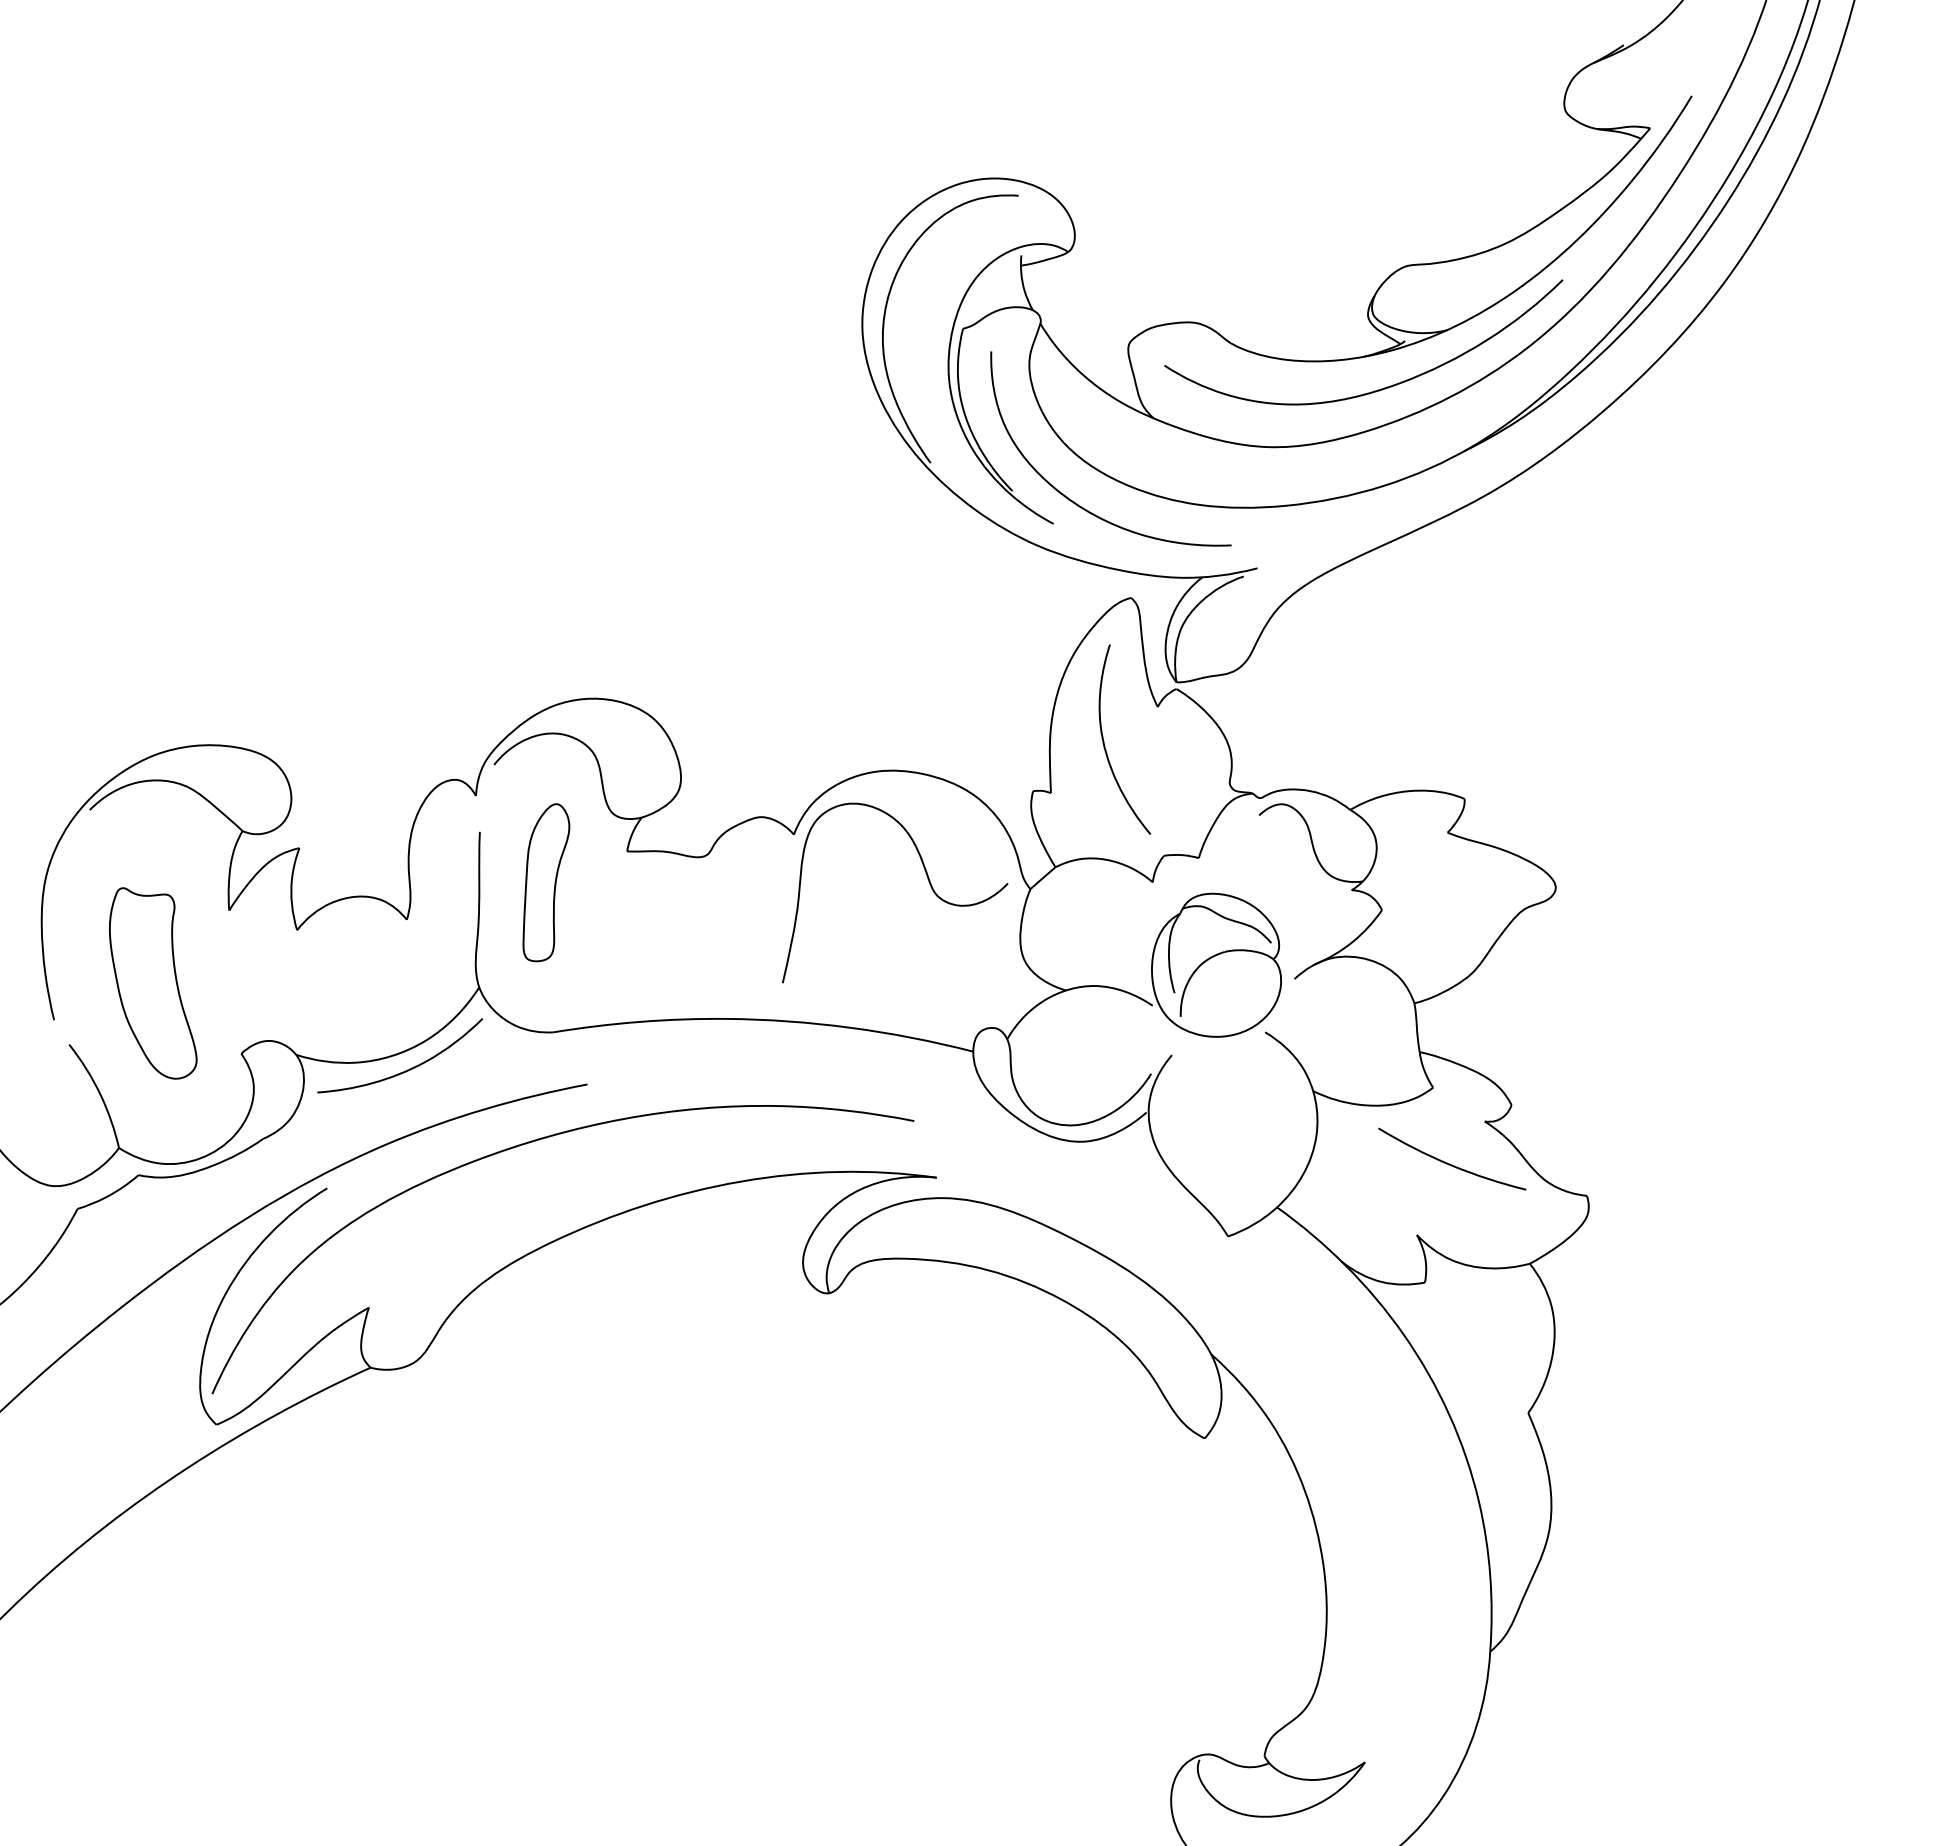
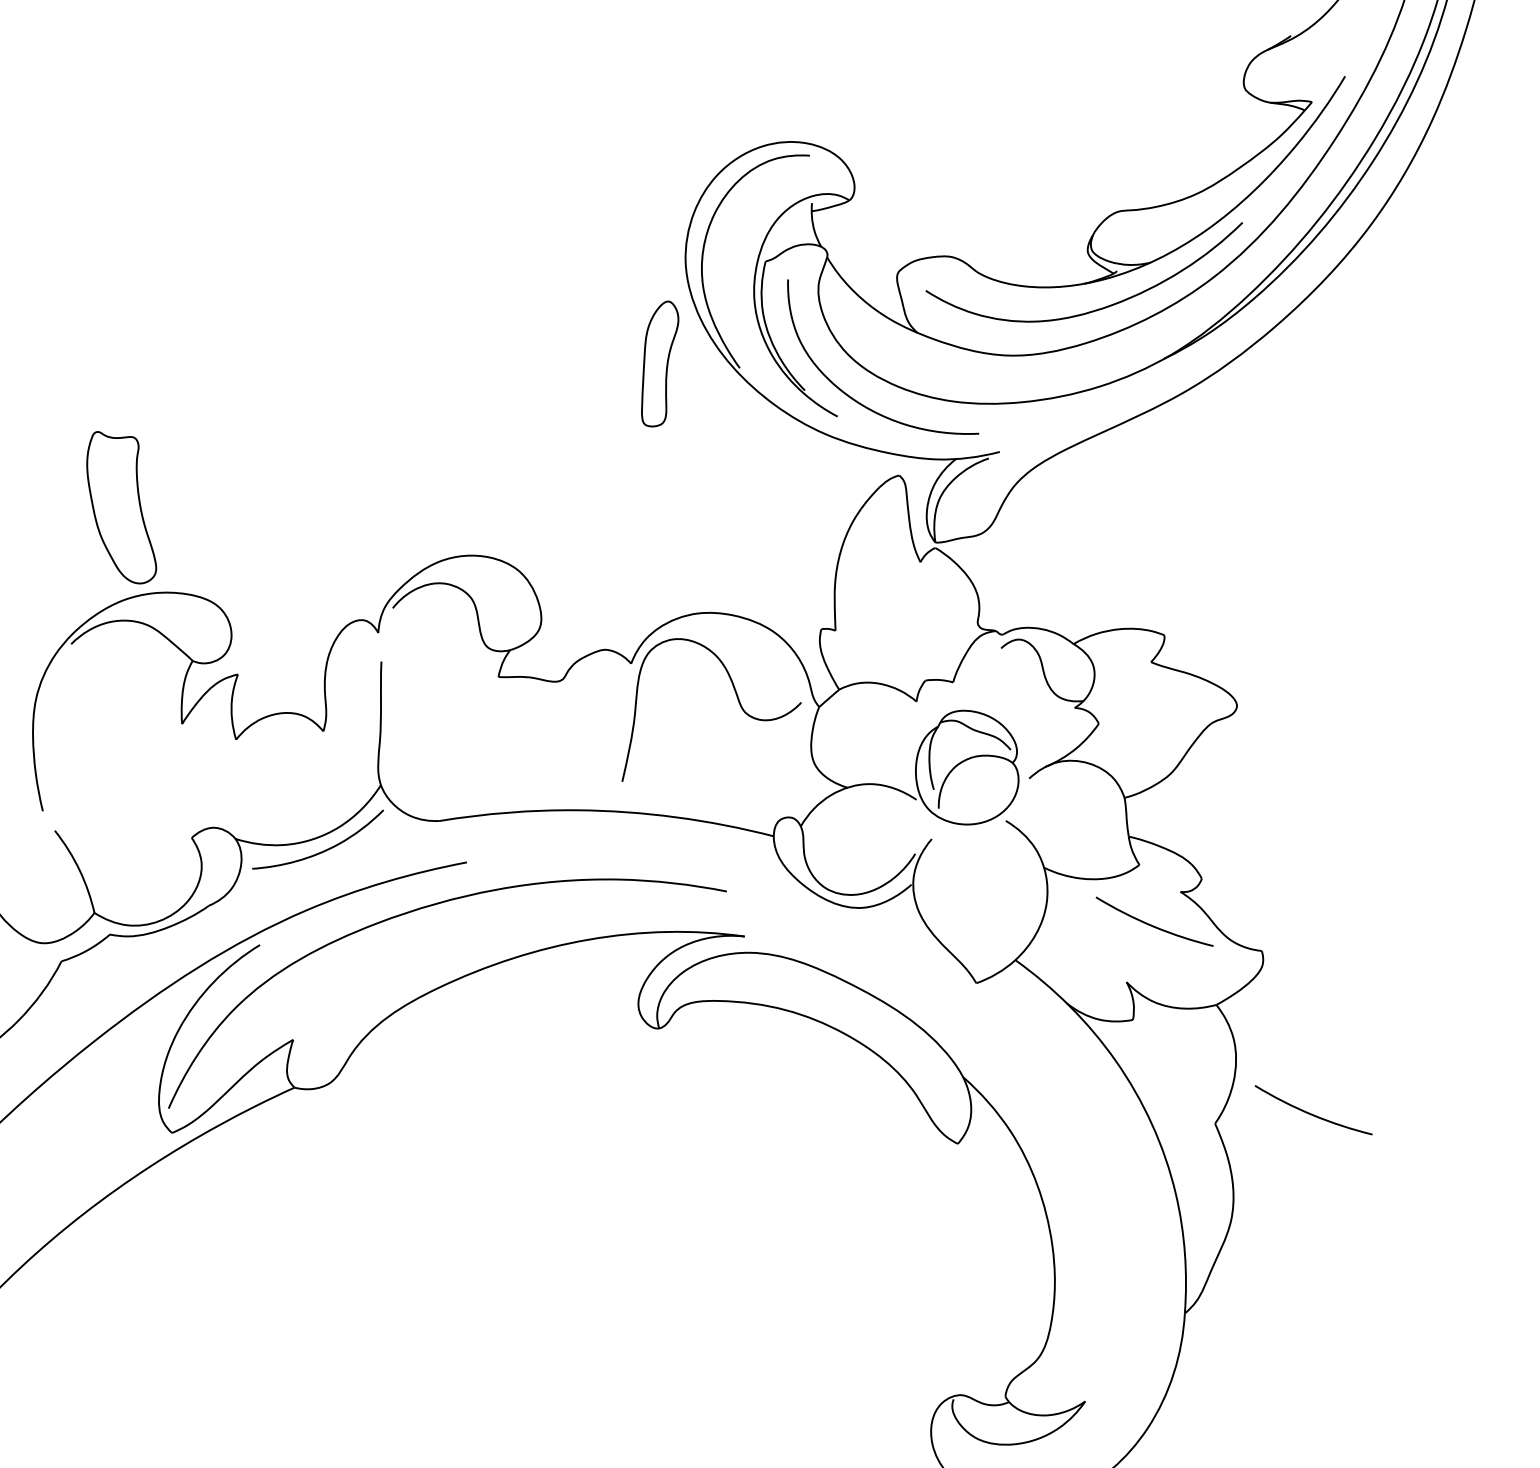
curve: (1105, 745) -> (878, 592), removed
part: (546, 882) -> (660, 363), moved
part: (153, 983) -> (121, 507), moved
curve: (1649, 1400) -> (1311, 1113), added

